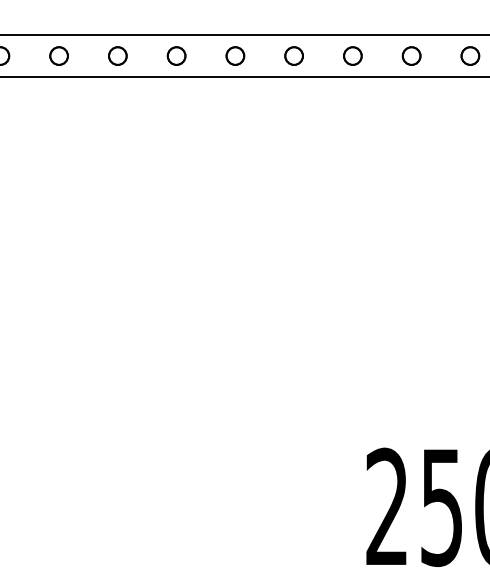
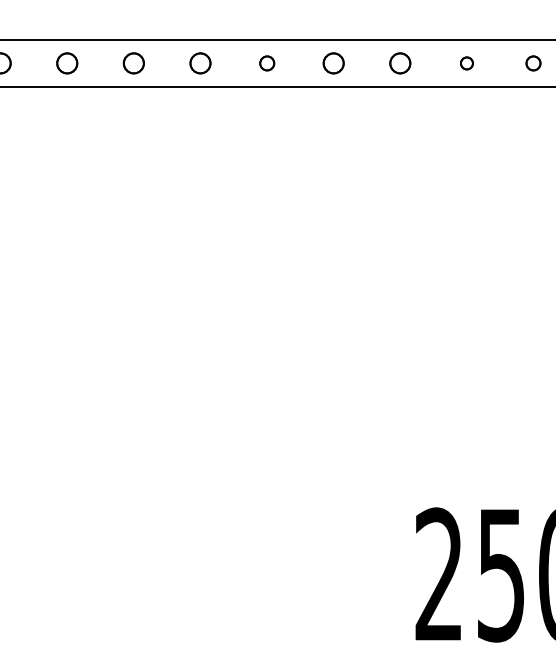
circle: (235, 56) -> (267, 63), size x0.7
circle: (411, 56) -> (466, 63), size x0.6
circle: (470, 56) -> (533, 63), size x0.7

